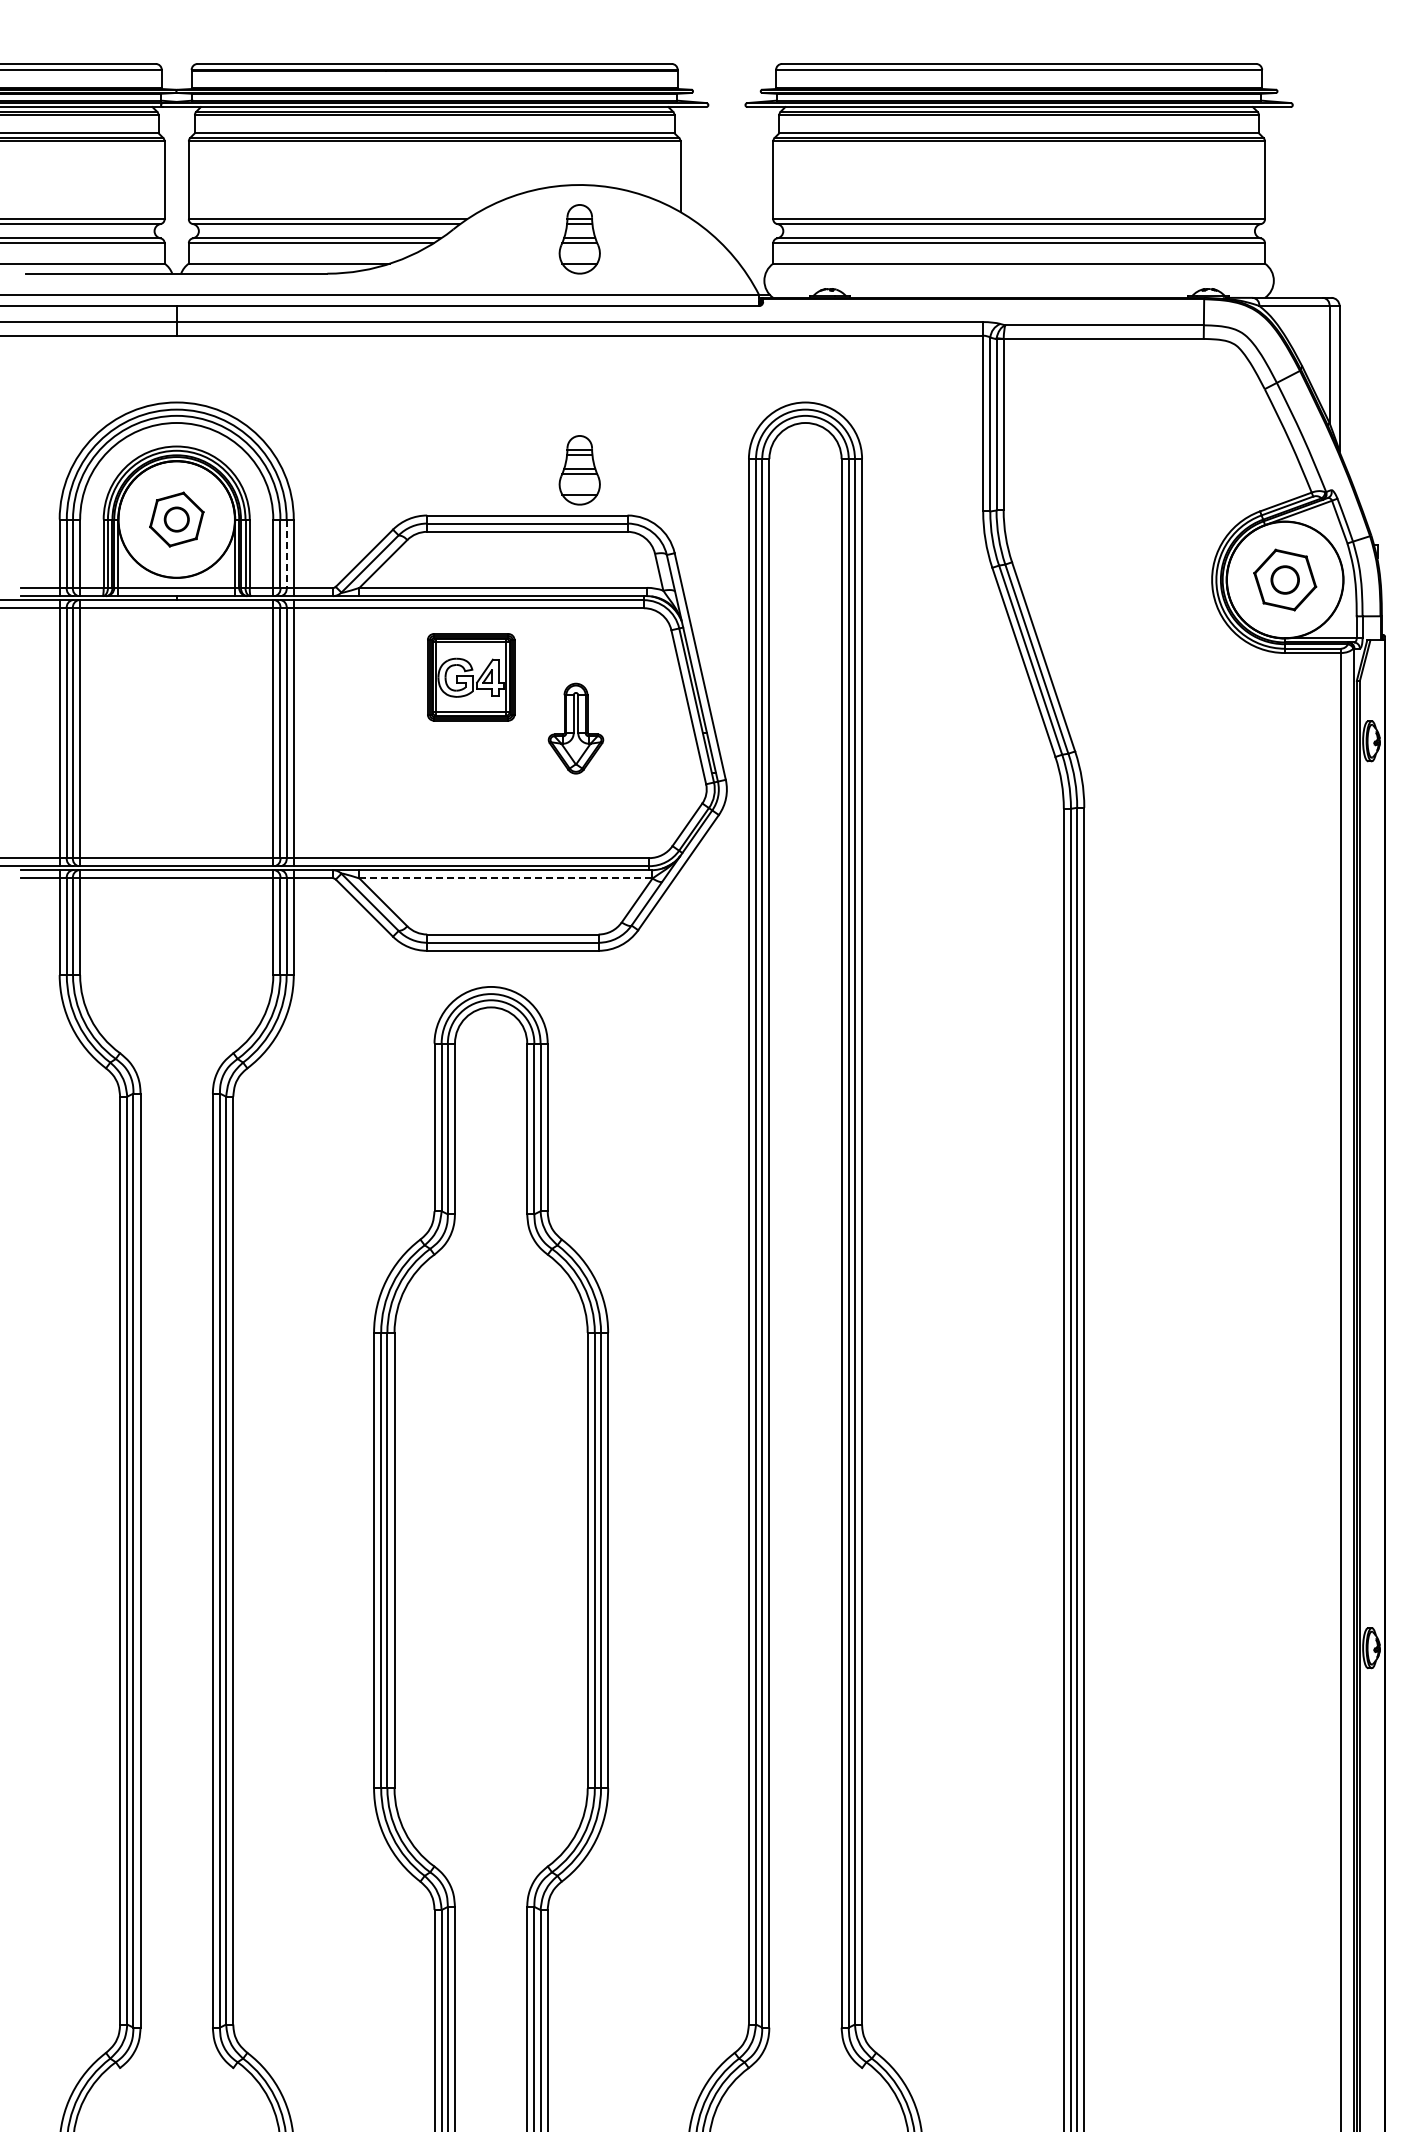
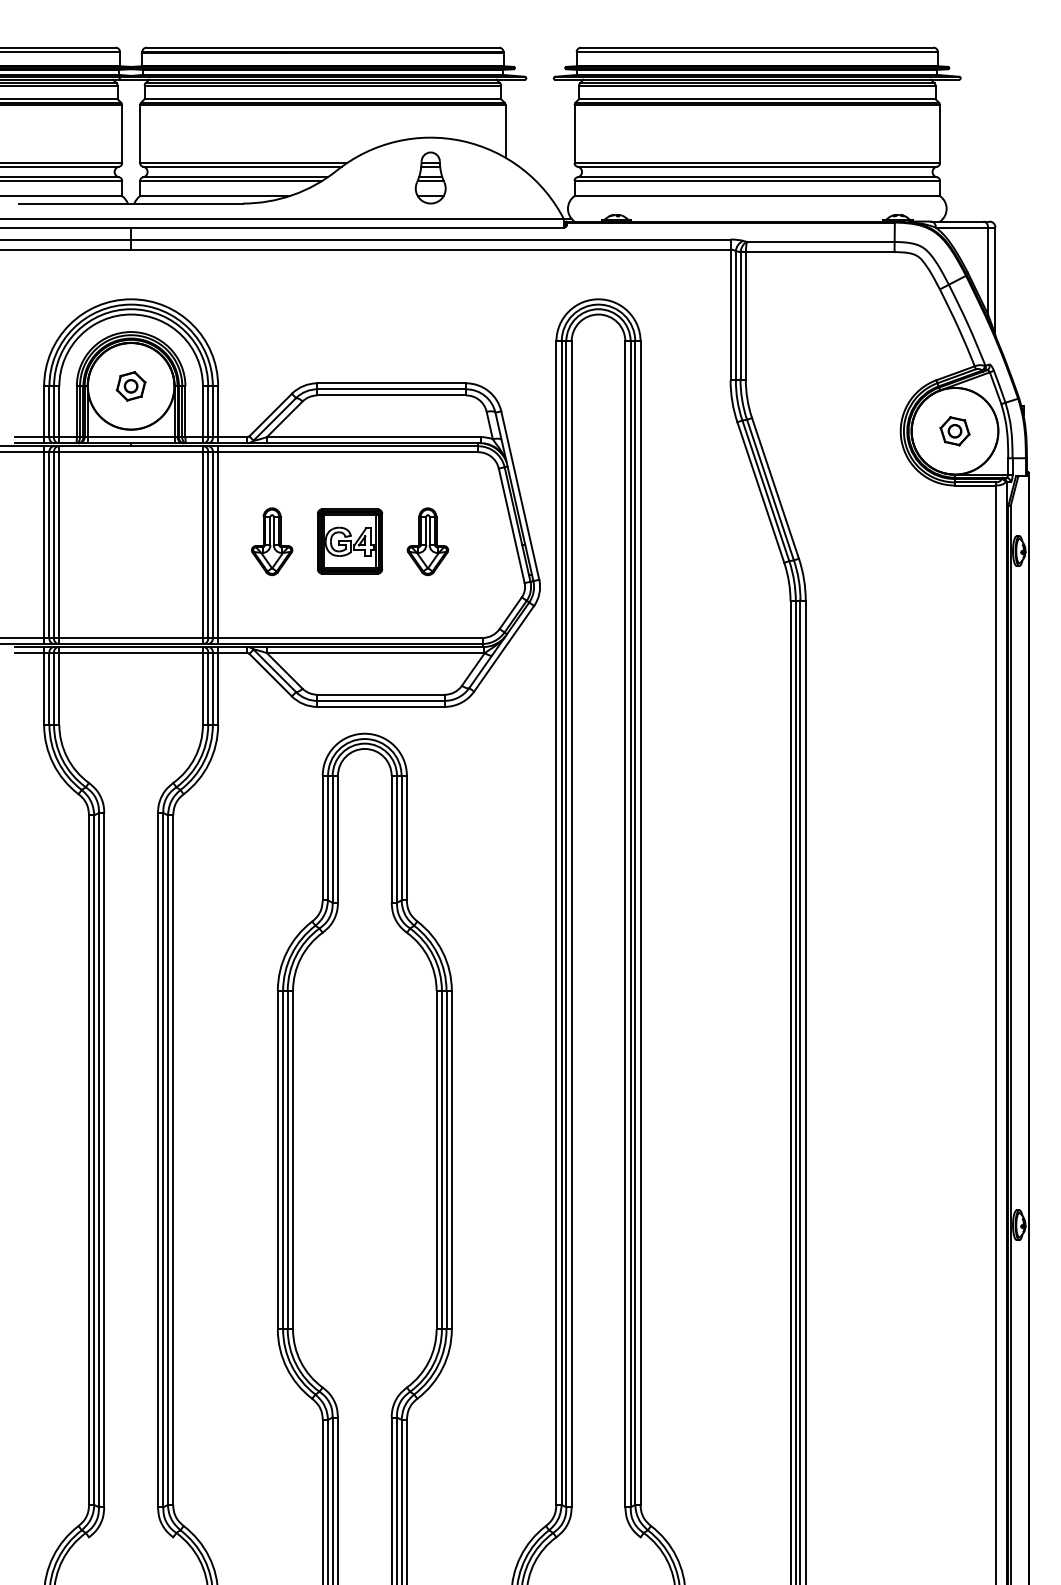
part: (579, 470) -> (430, 349), removed
part: (176, 519) -> (130, 386), size x0.71
line: (286, 554) -> (212, 412), dashed -> solid
part: (1284, 579) -> (954, 430), size x0.62
part: (471, 677) -> (350, 541), moved
part: (366, 728) -> (272, 541), added
line: (506, 878) -> (376, 653), dashed -> solid

